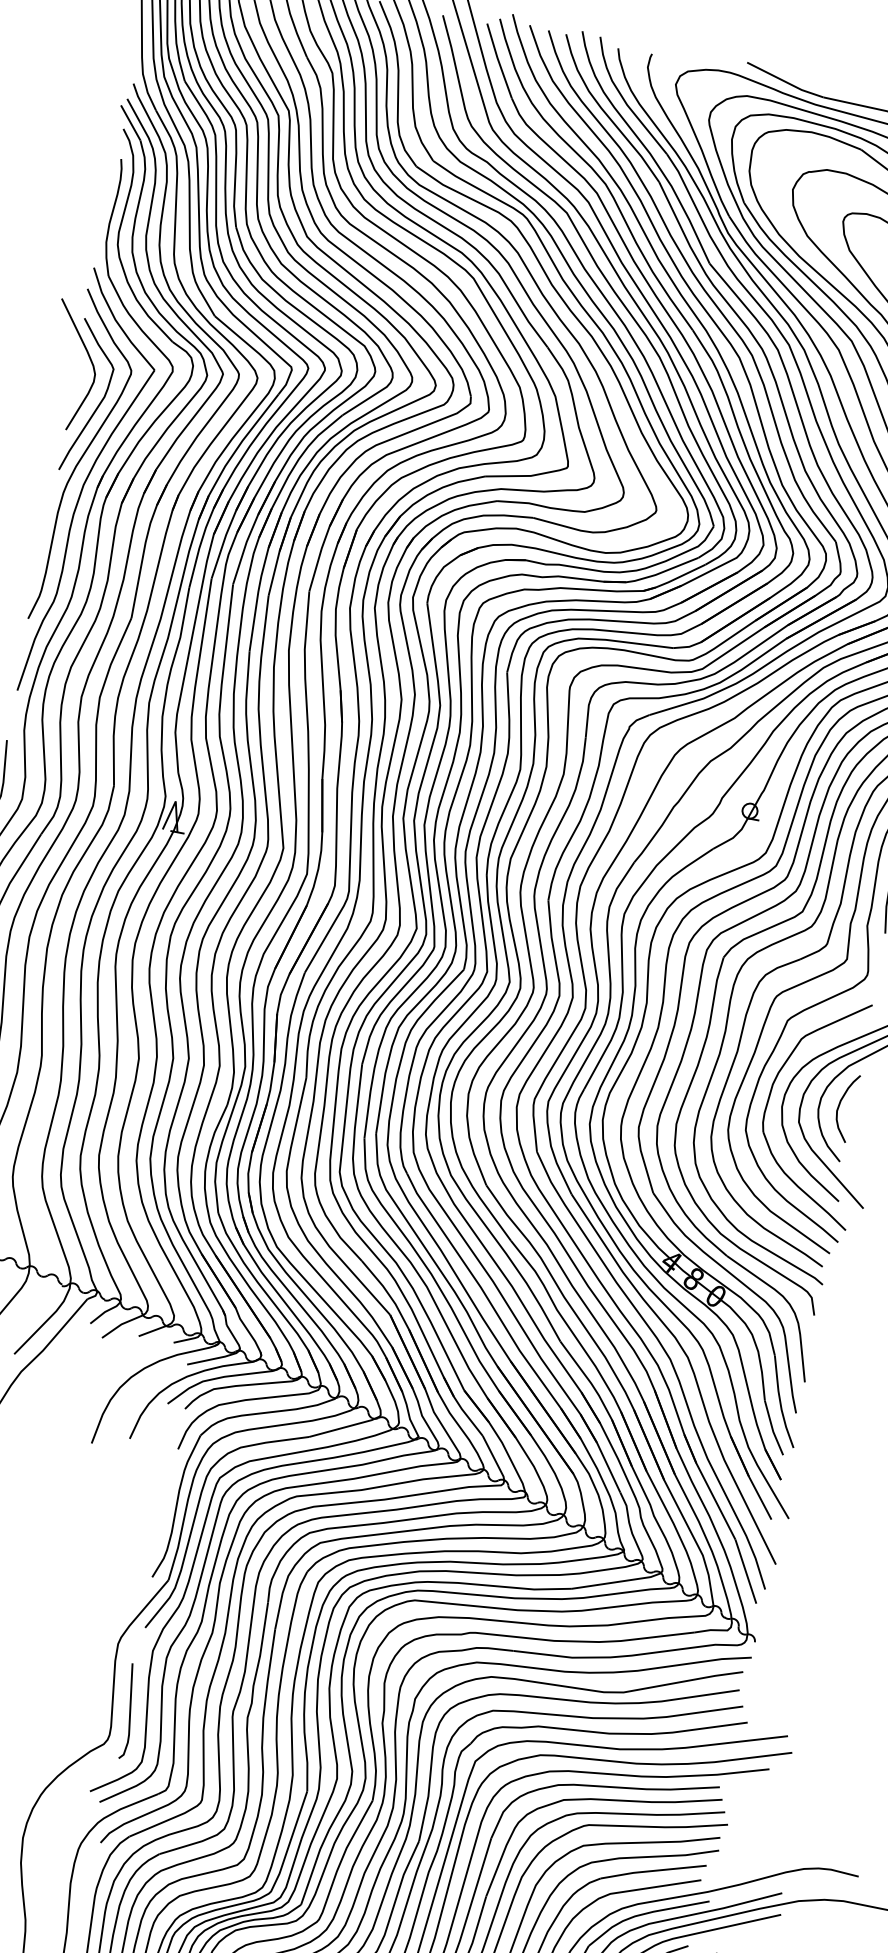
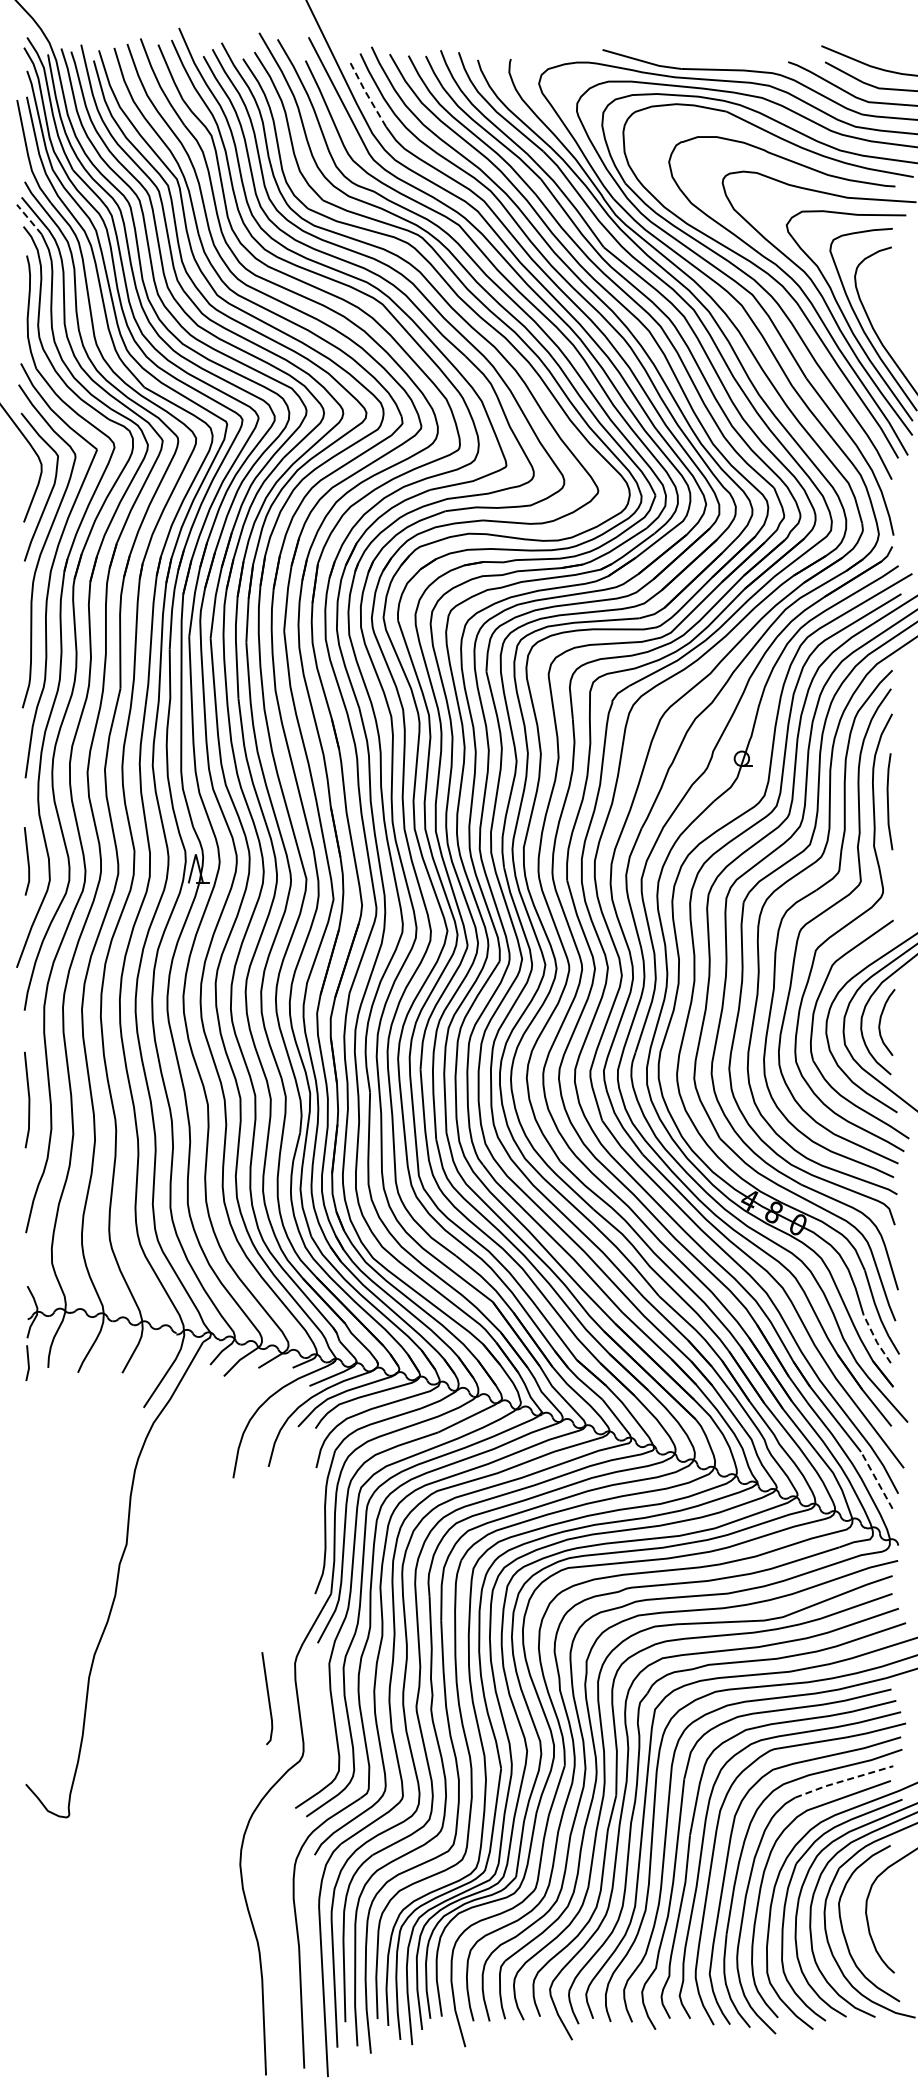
line: (498, 60) -> (366, 93), solid -> dashed
line: (130, 122) -> (29, 219), solid -> dashed
line: (772, 1429) -> (876, 1340), solid -> dashed
line: (745, 1570) -> (876, 1479), solid -> dashed
line: (129, 1710) -> (267, 1697), moved
line: (653, 1870) -> (843, 1780), solid -> dashed

